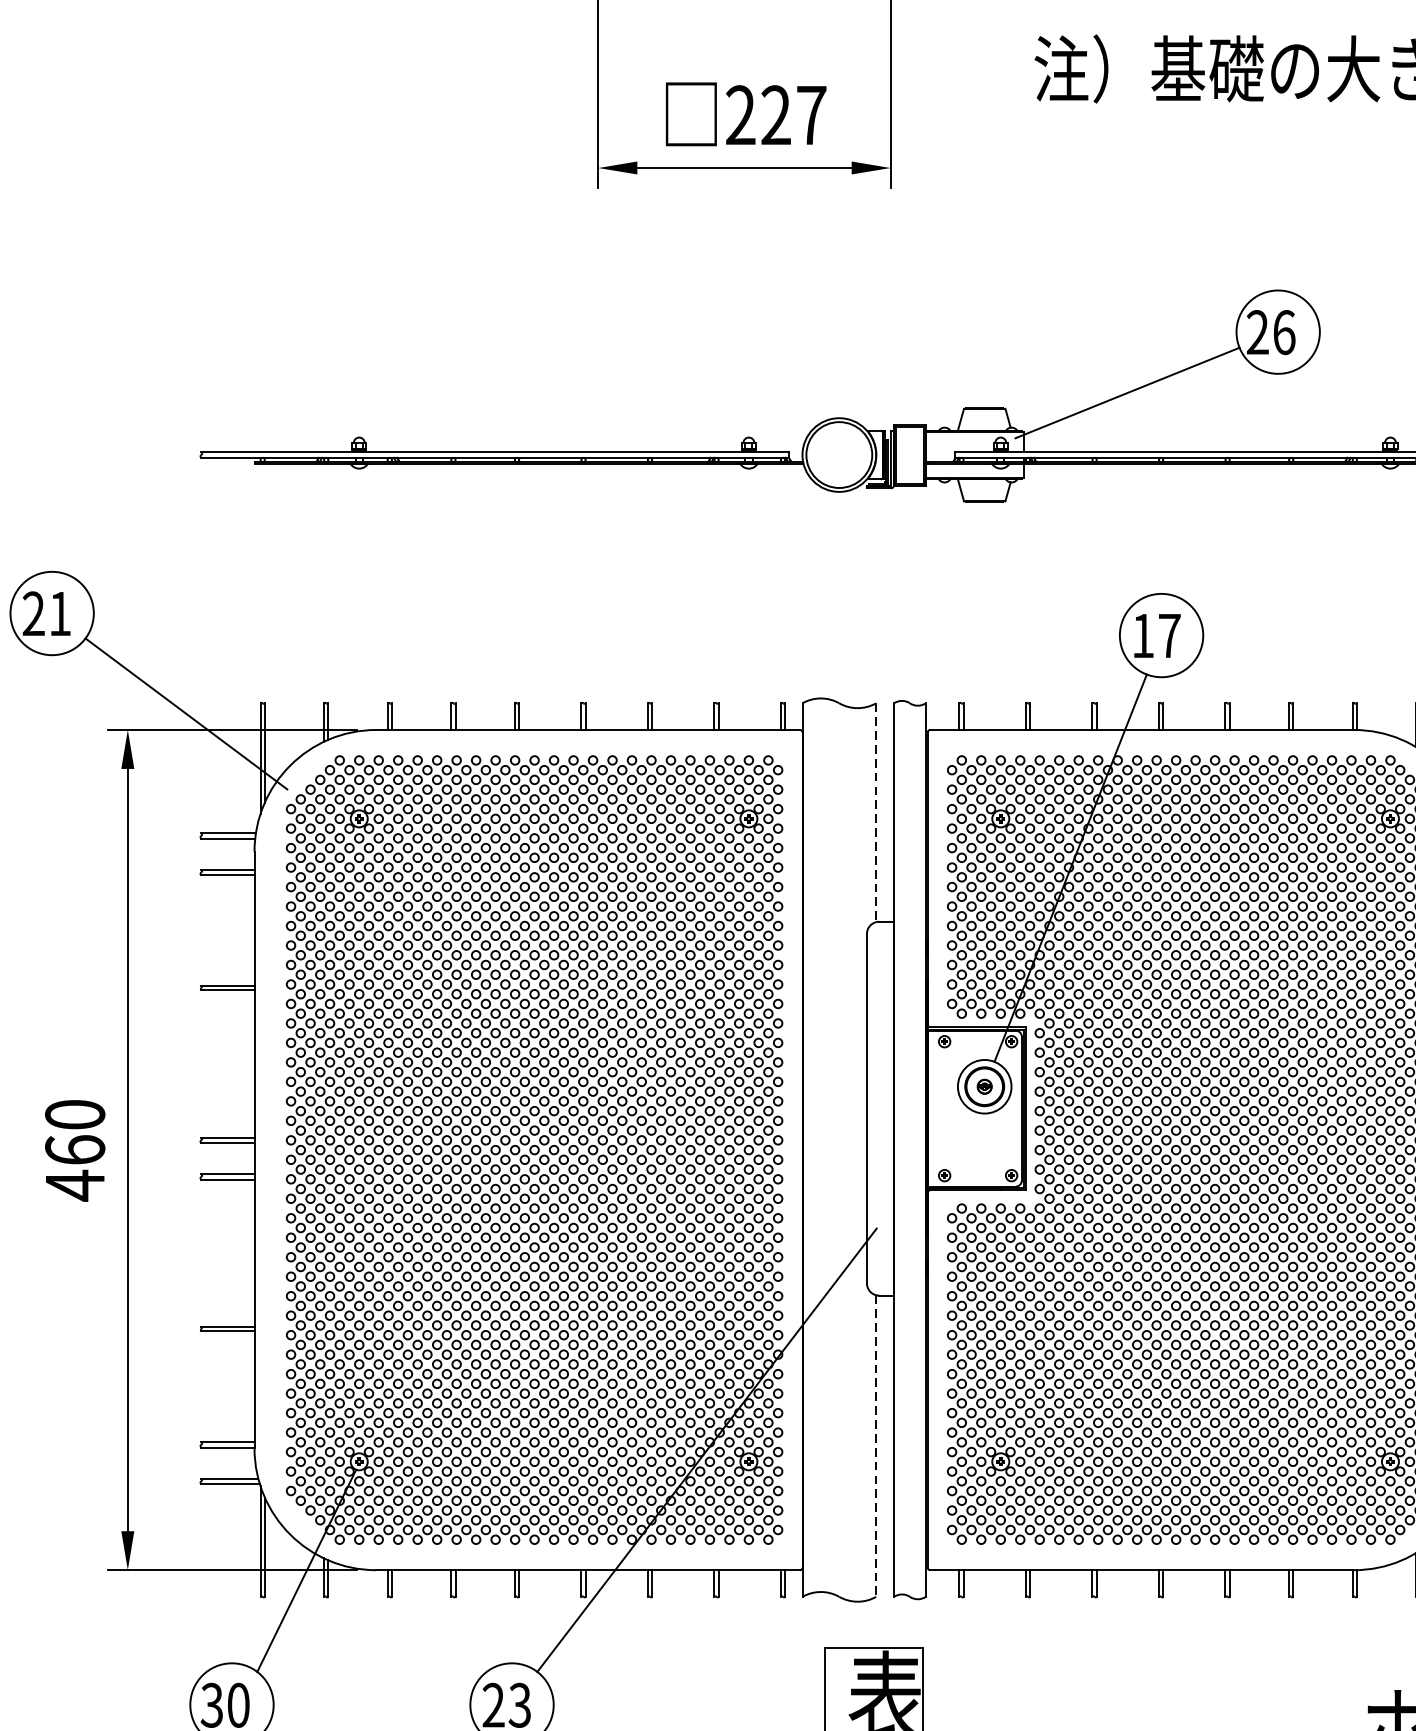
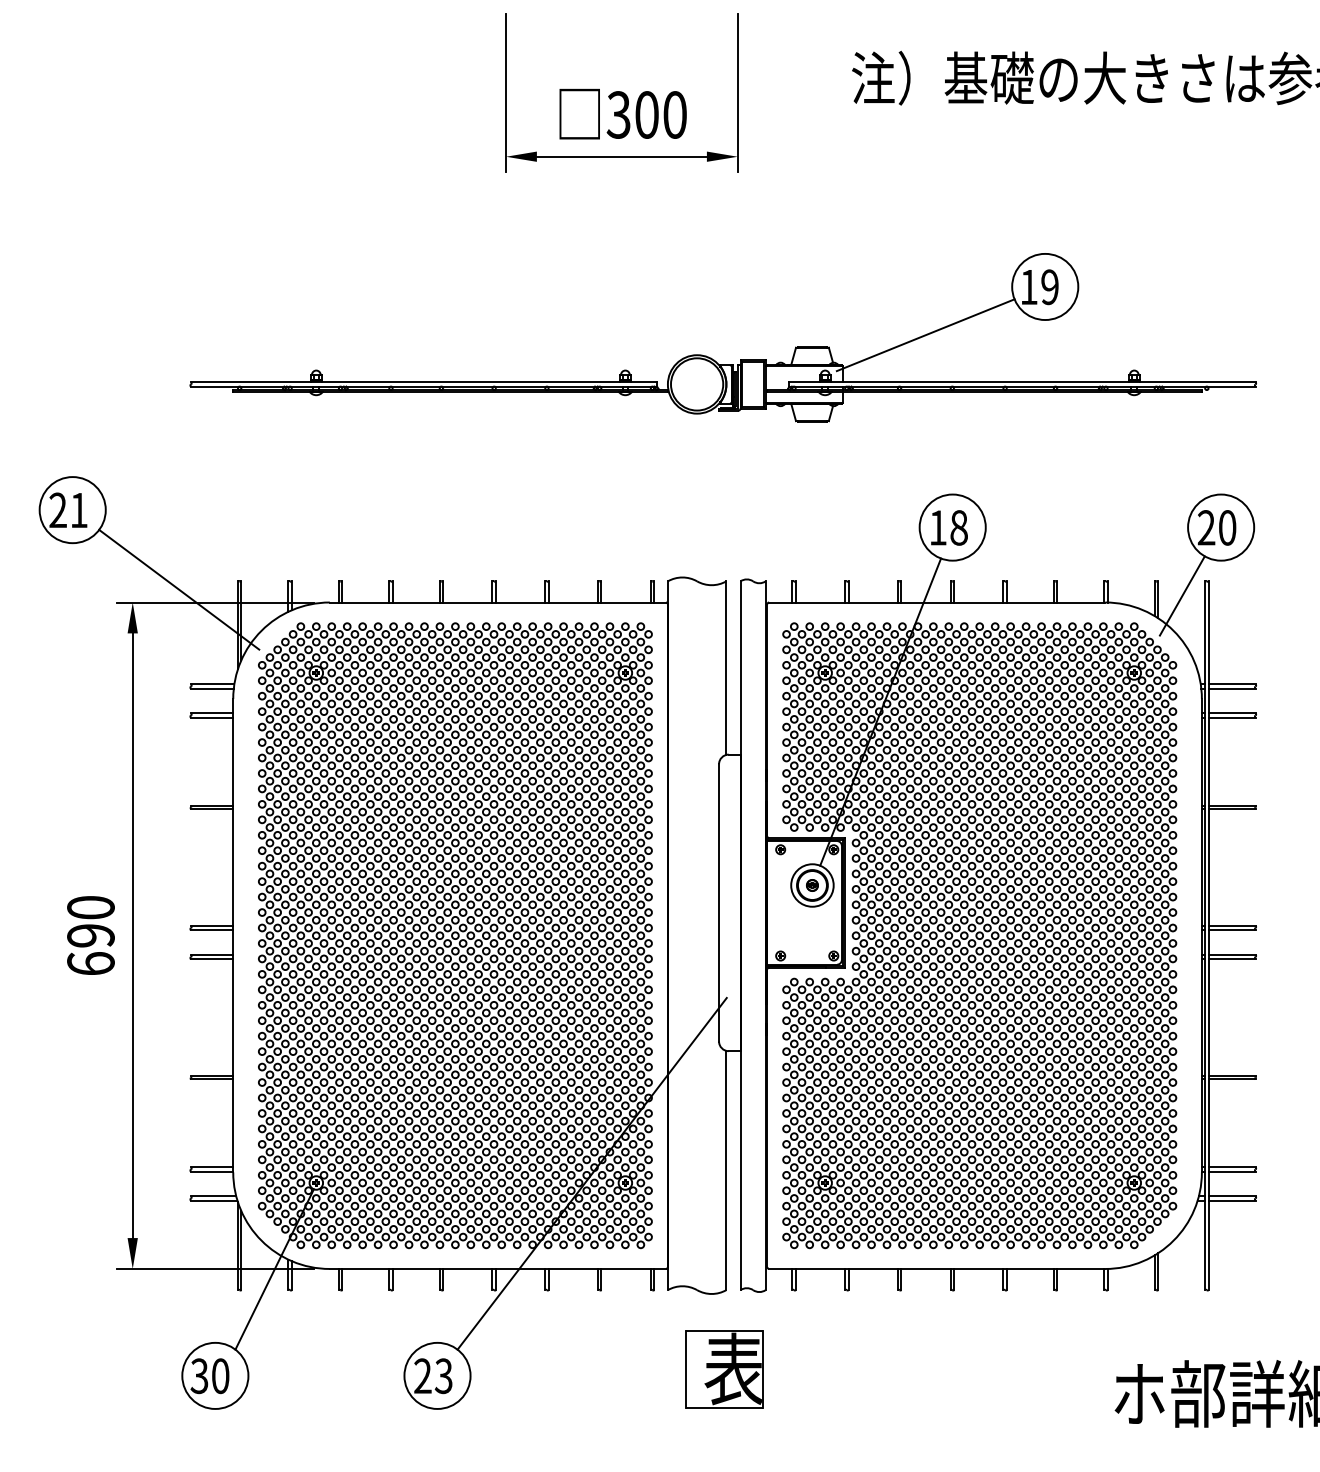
text: (775, 114) -> (646, 114), 227 -> 300
text: (1270, 332) -> (1039, 287), 26 -> 19
text: (1168, 635) -> (958, 527), 17 -> 18
line: (876, 813) -> (726, 668), dashed -> solid
text: (74, 1167) -> (90, 949), 460 -> 690
line: (876, 1446) -> (726, 1170), dashed -> solid

